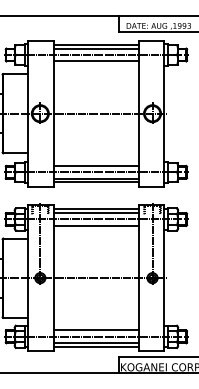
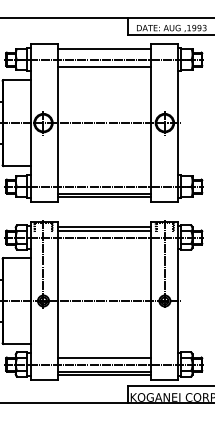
line: (95, 48) -> (103, 52), removed
line: (95, 165) -> (103, 179), removed
line: (95, 225) -> (103, 244), removed

